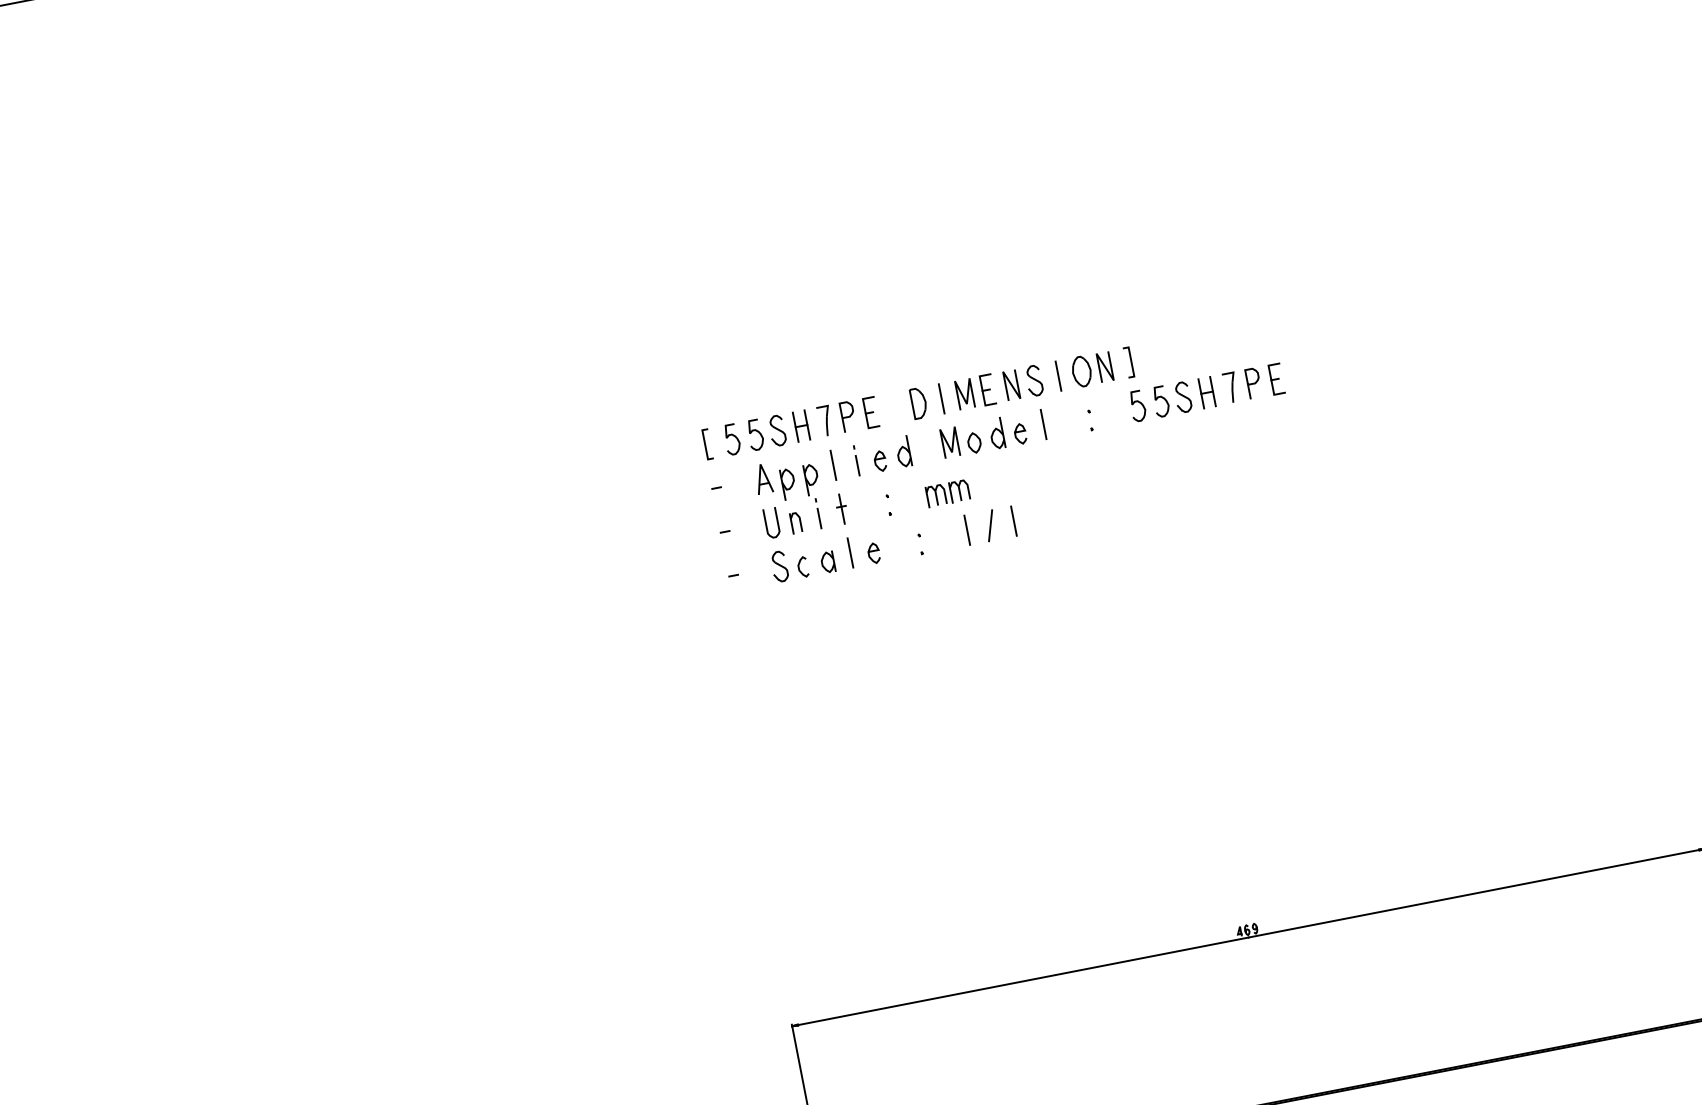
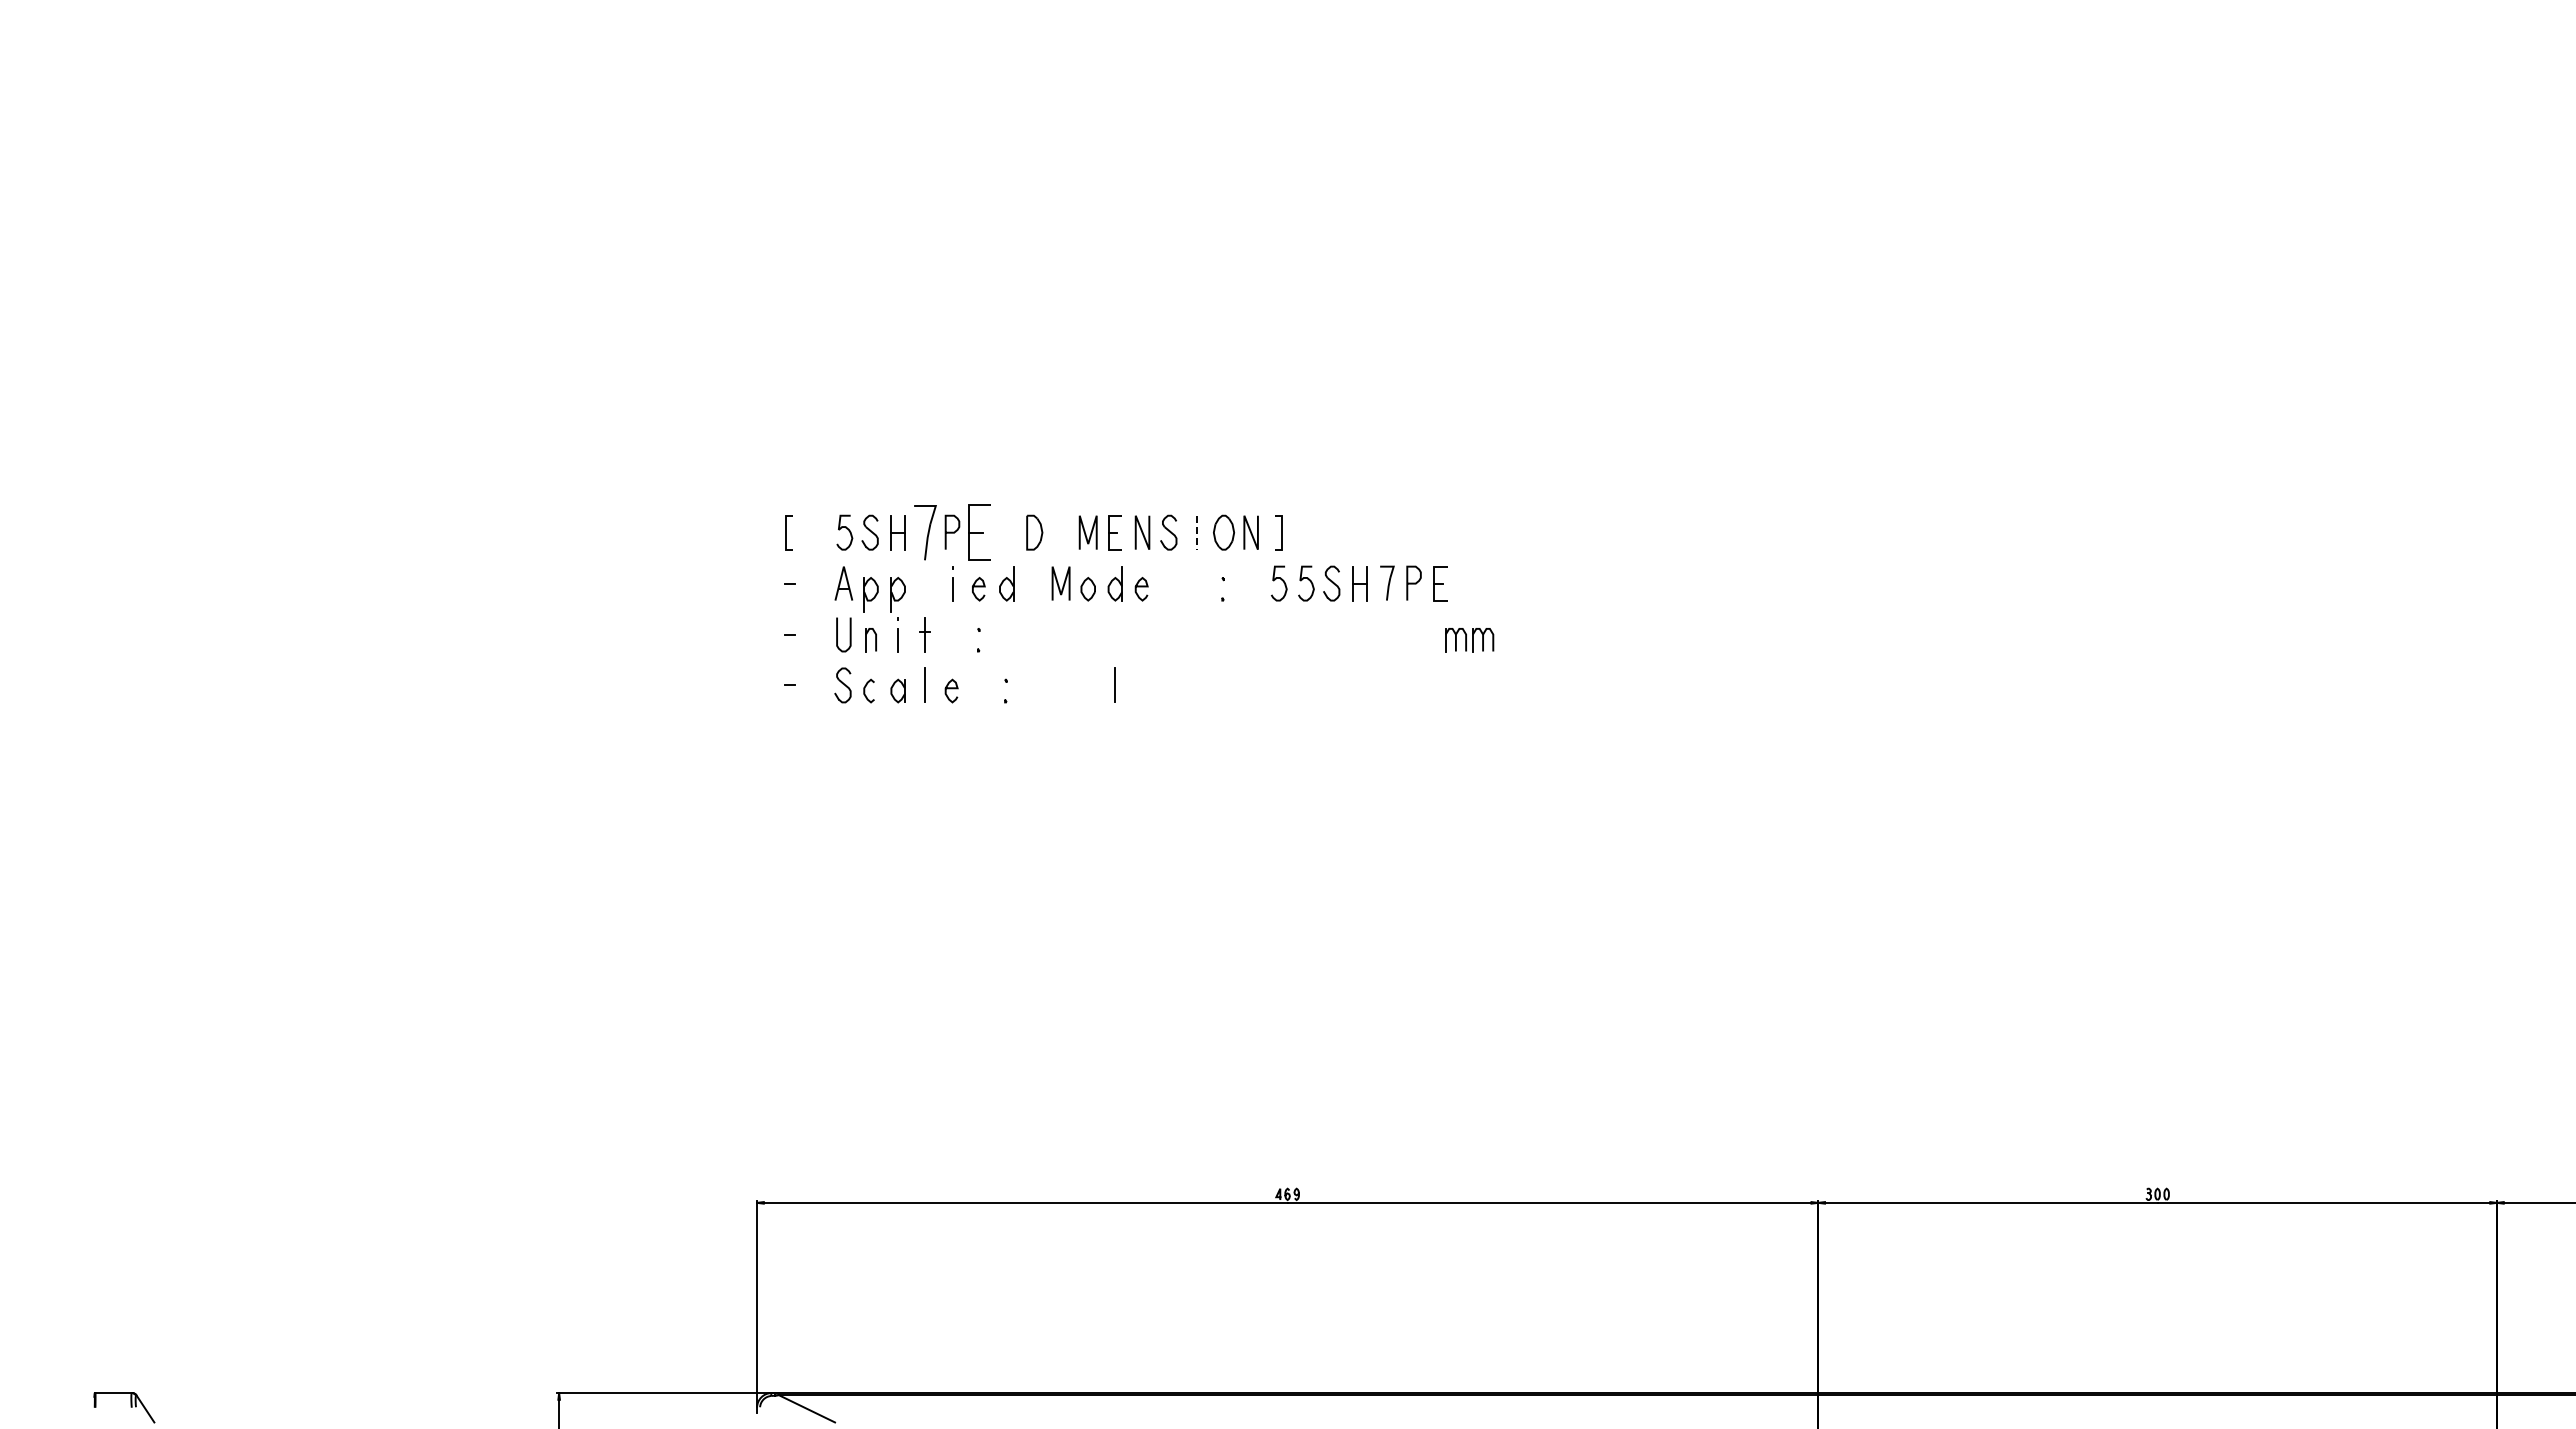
line: (1058, 376) -> (1196, 532), solid -> dashed
line: (942, 398) -> (1061, 532), removed
part: (870, 412) -> (978, 532), size x1.6
part: (824, 420) -> (925, 531), size x1.6
line: (1043, 424) -> (1169, 583), removed
curve: (733, 436) -> (819, 529), removed
line: (833, 465) -> (925, 583), removed
part: (948, 493) -> (1469, 640), moved
line: (990, 525) -> (1088, 685), removed
line: (967, 530) -> (1061, 685), removed

